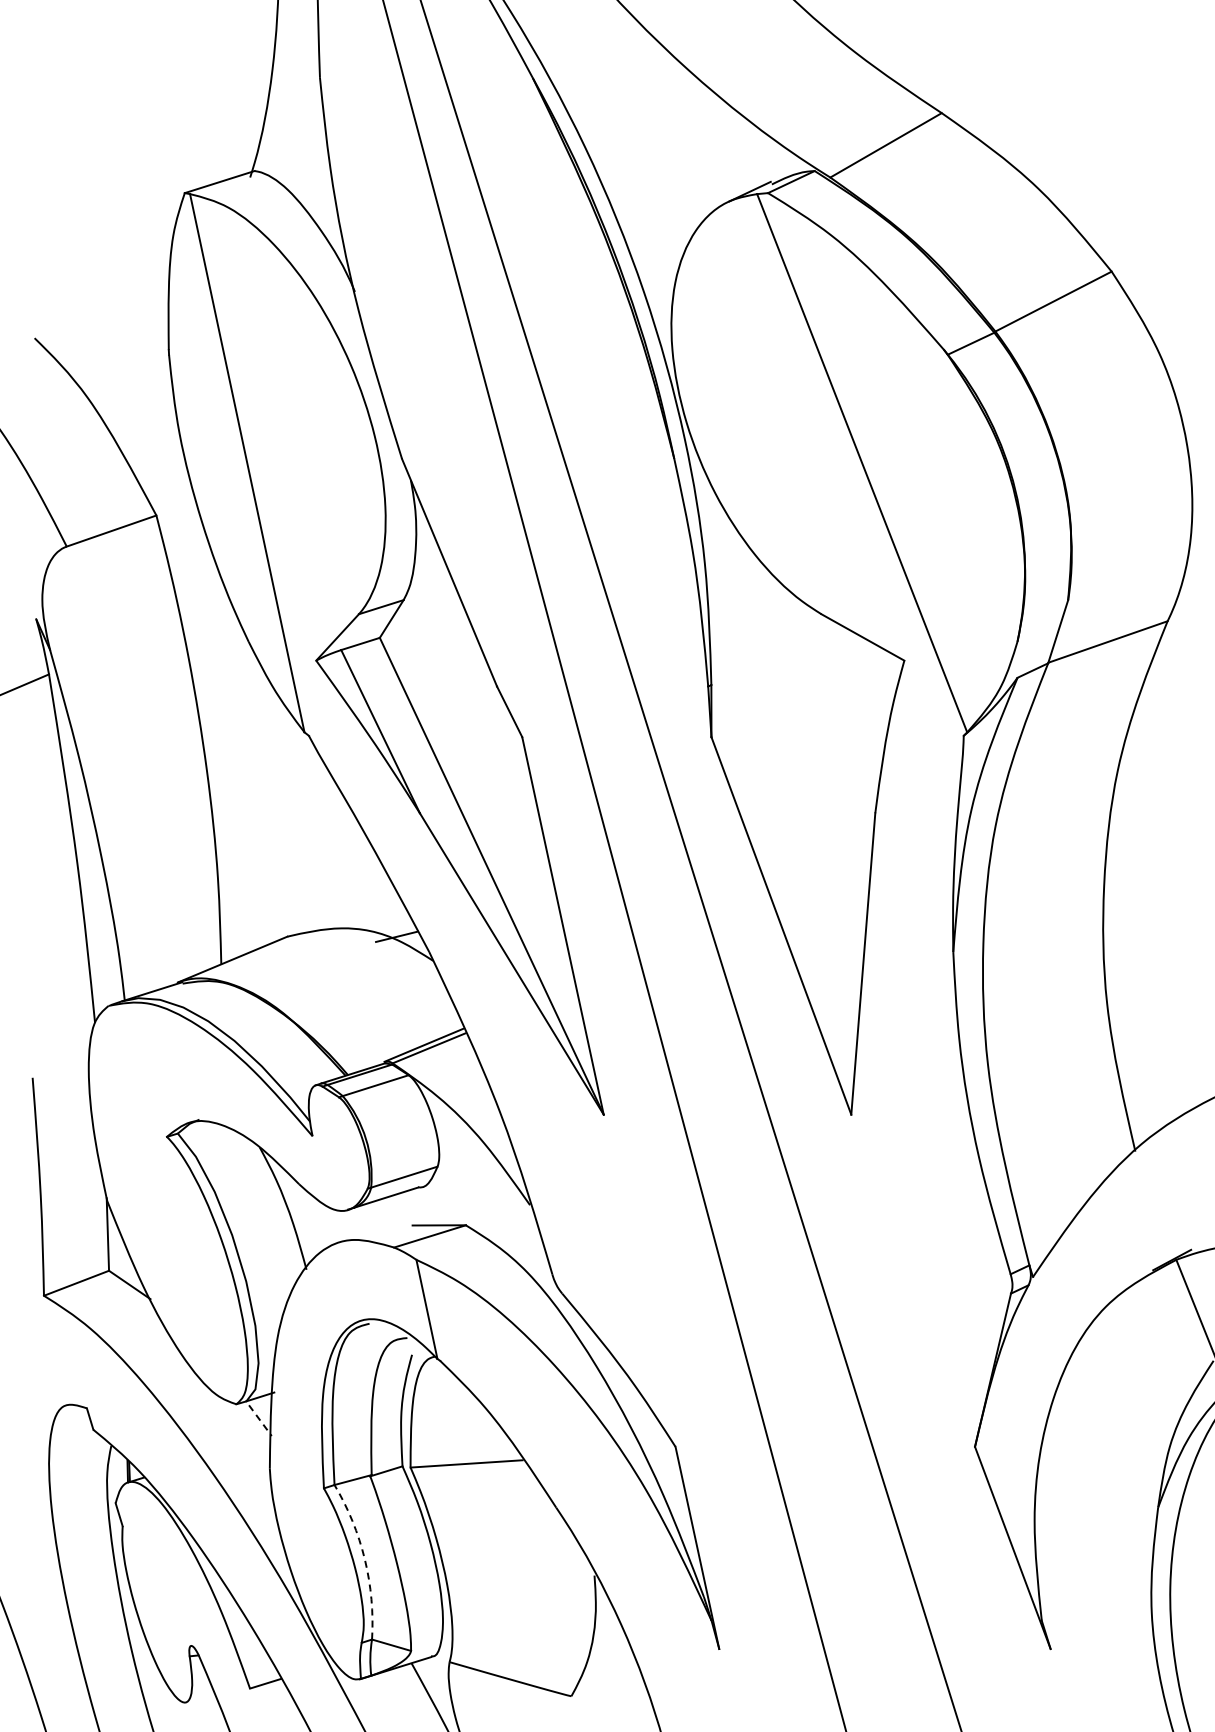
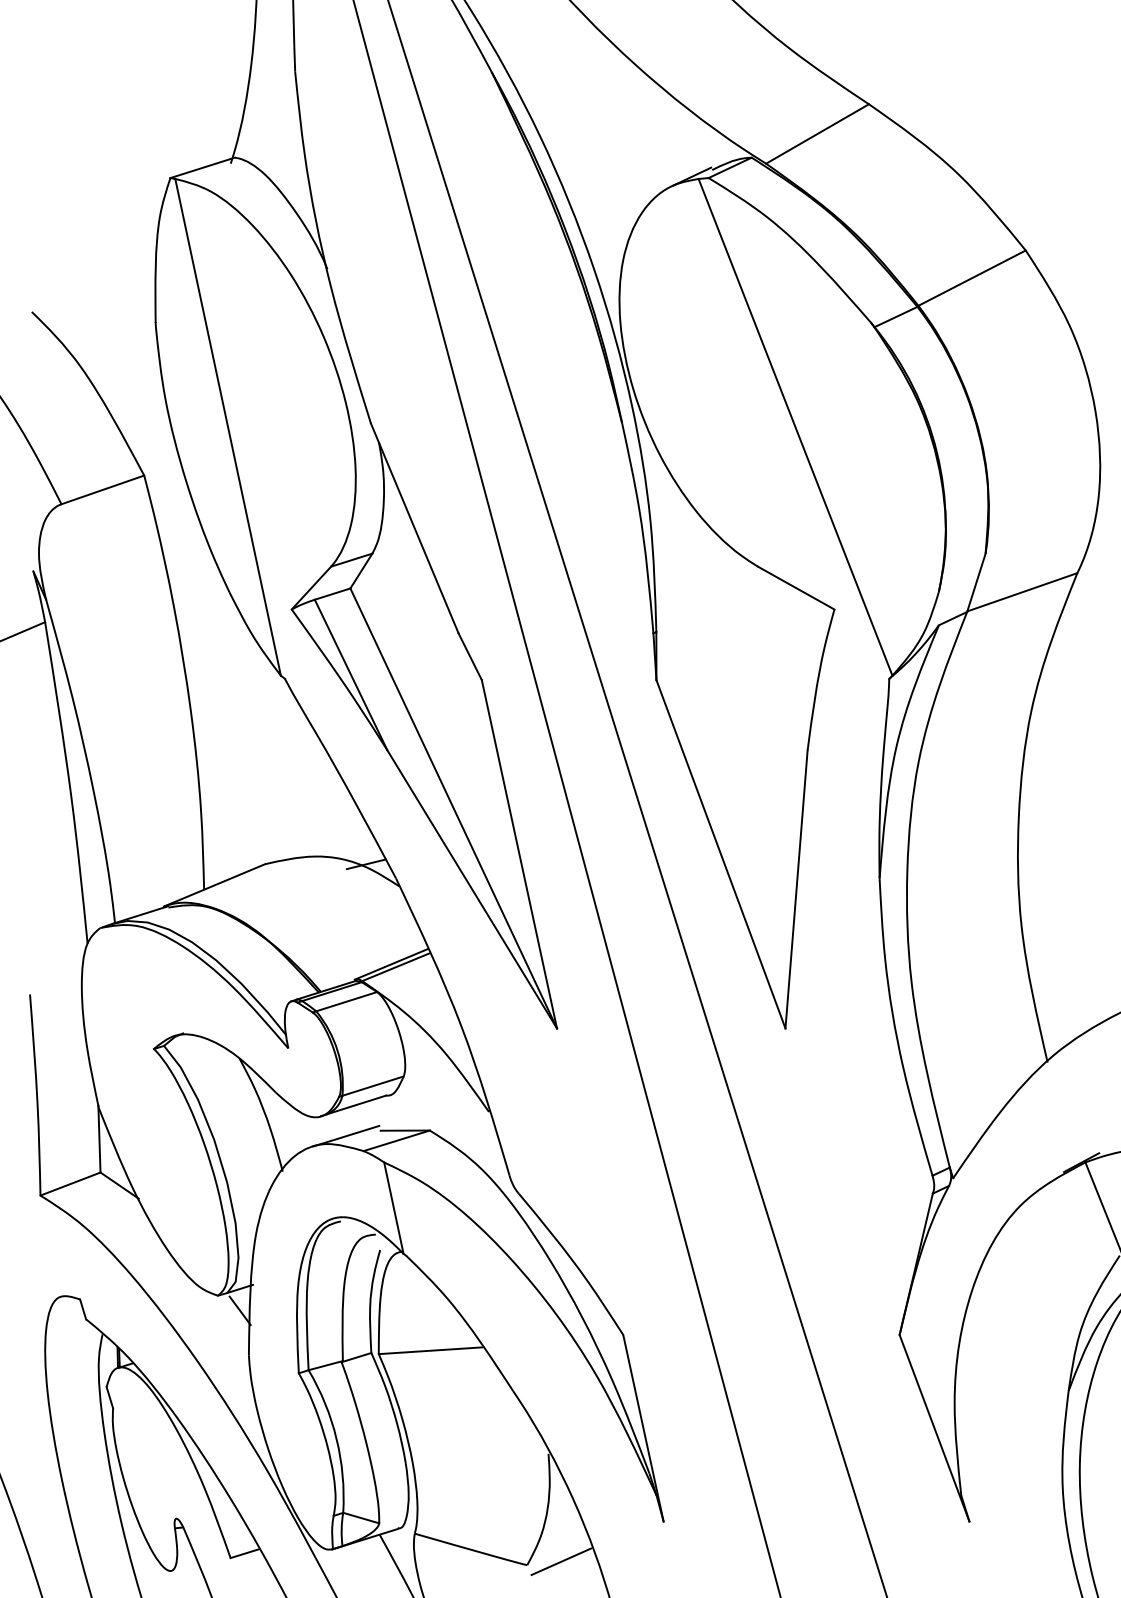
line: (375, 1231) -> (346, 1136), added
line: (260, 1421) -> (240, 1311), dashed -> solid
arc: (364, 1559) -> (336, 1438), dashed -> solid
line: (608, 1692) -> (561, 1561), added

